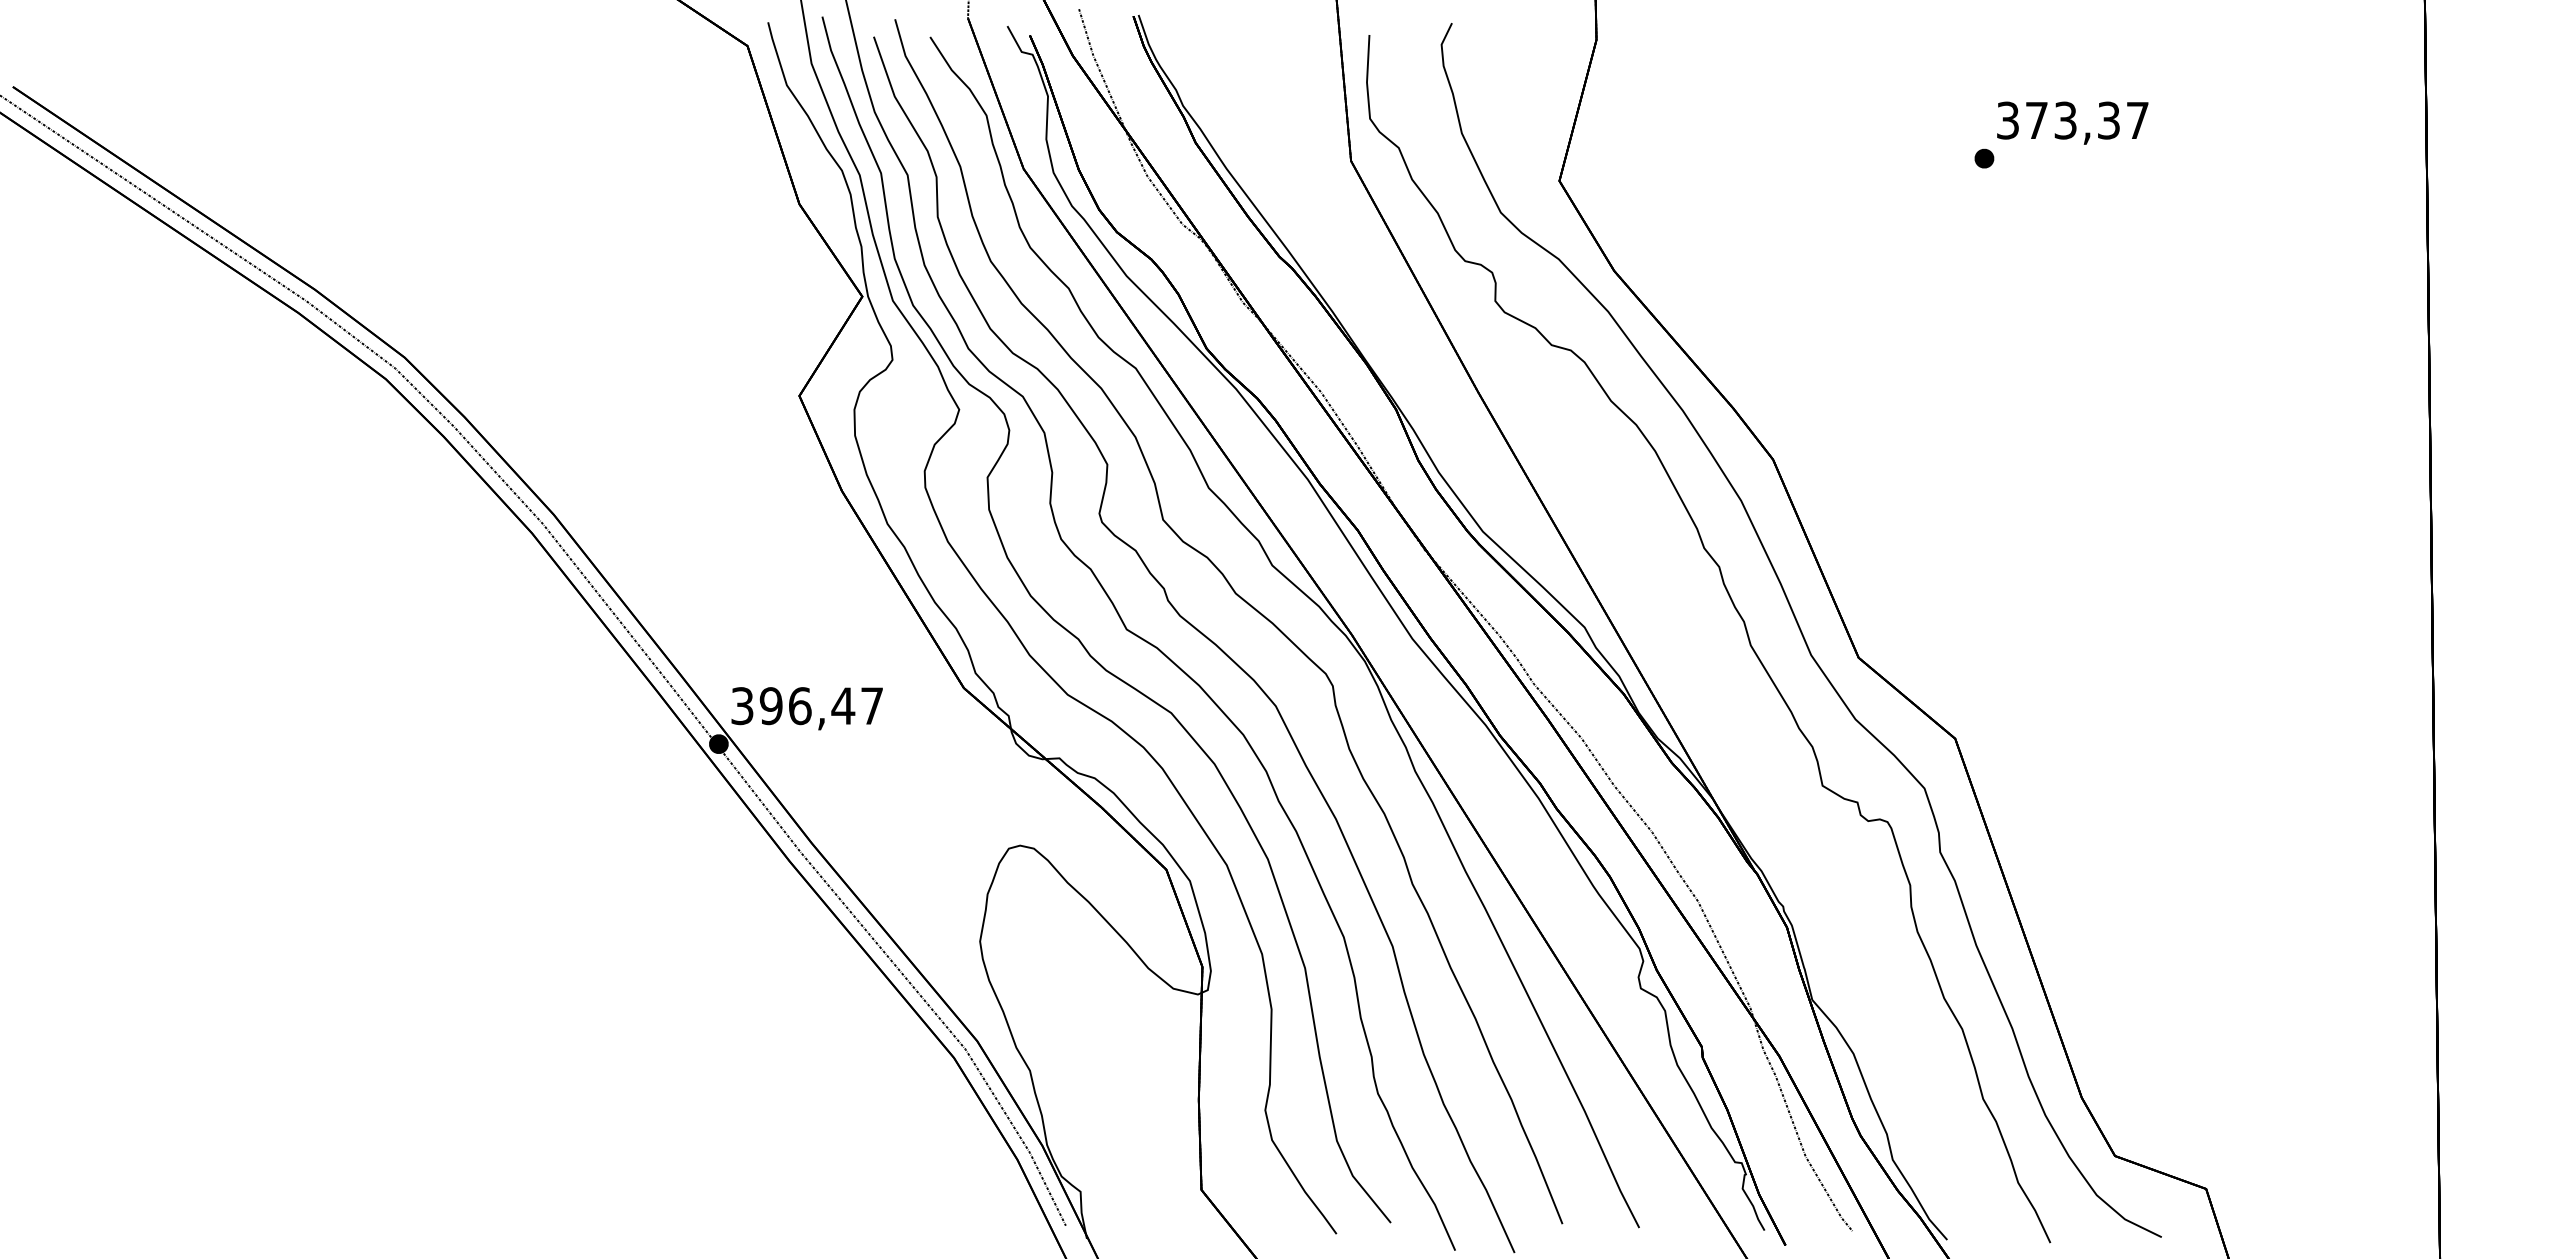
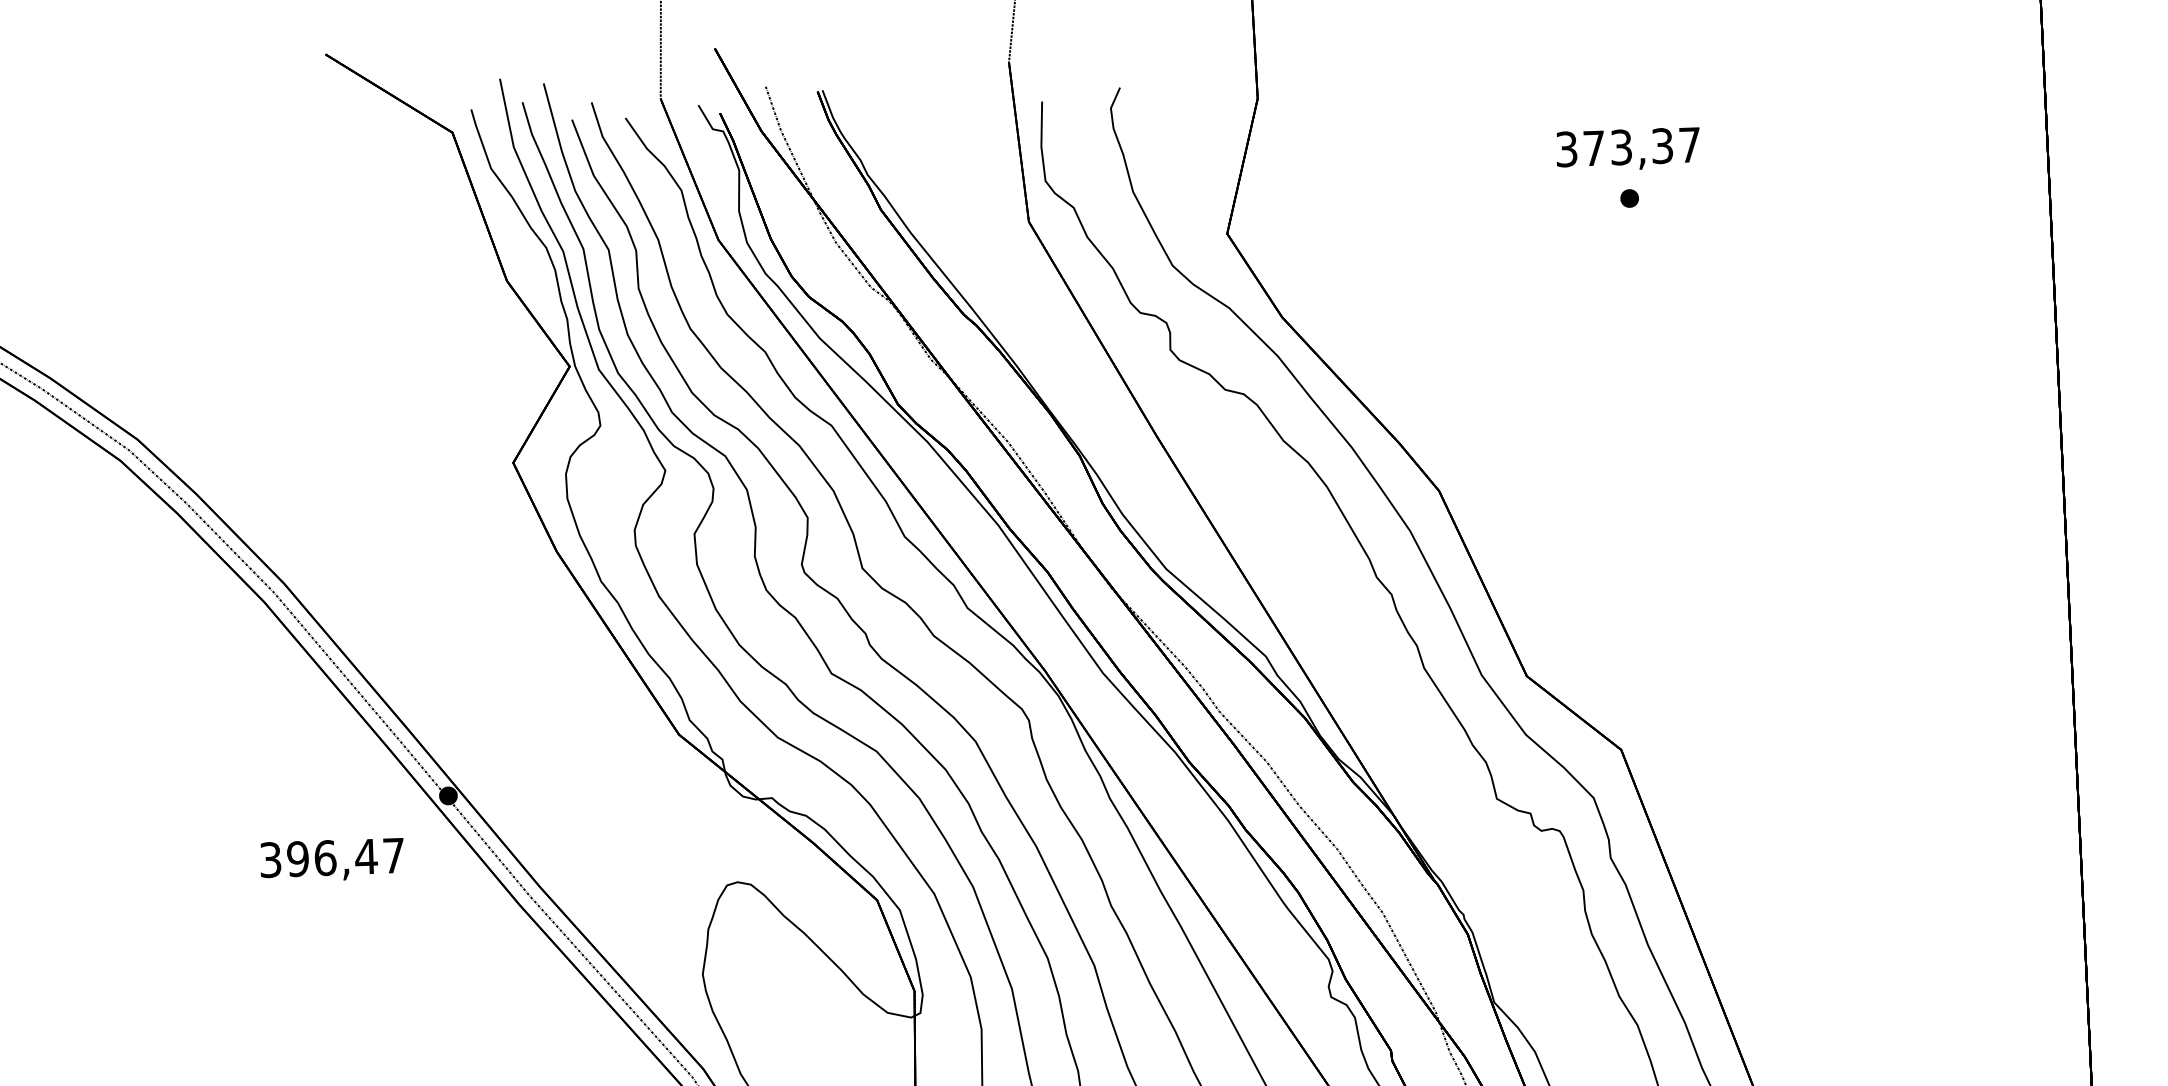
text: (2072, 122) -> (1628, 149), moved
text: (806, 708) -> (331, 860), moved

